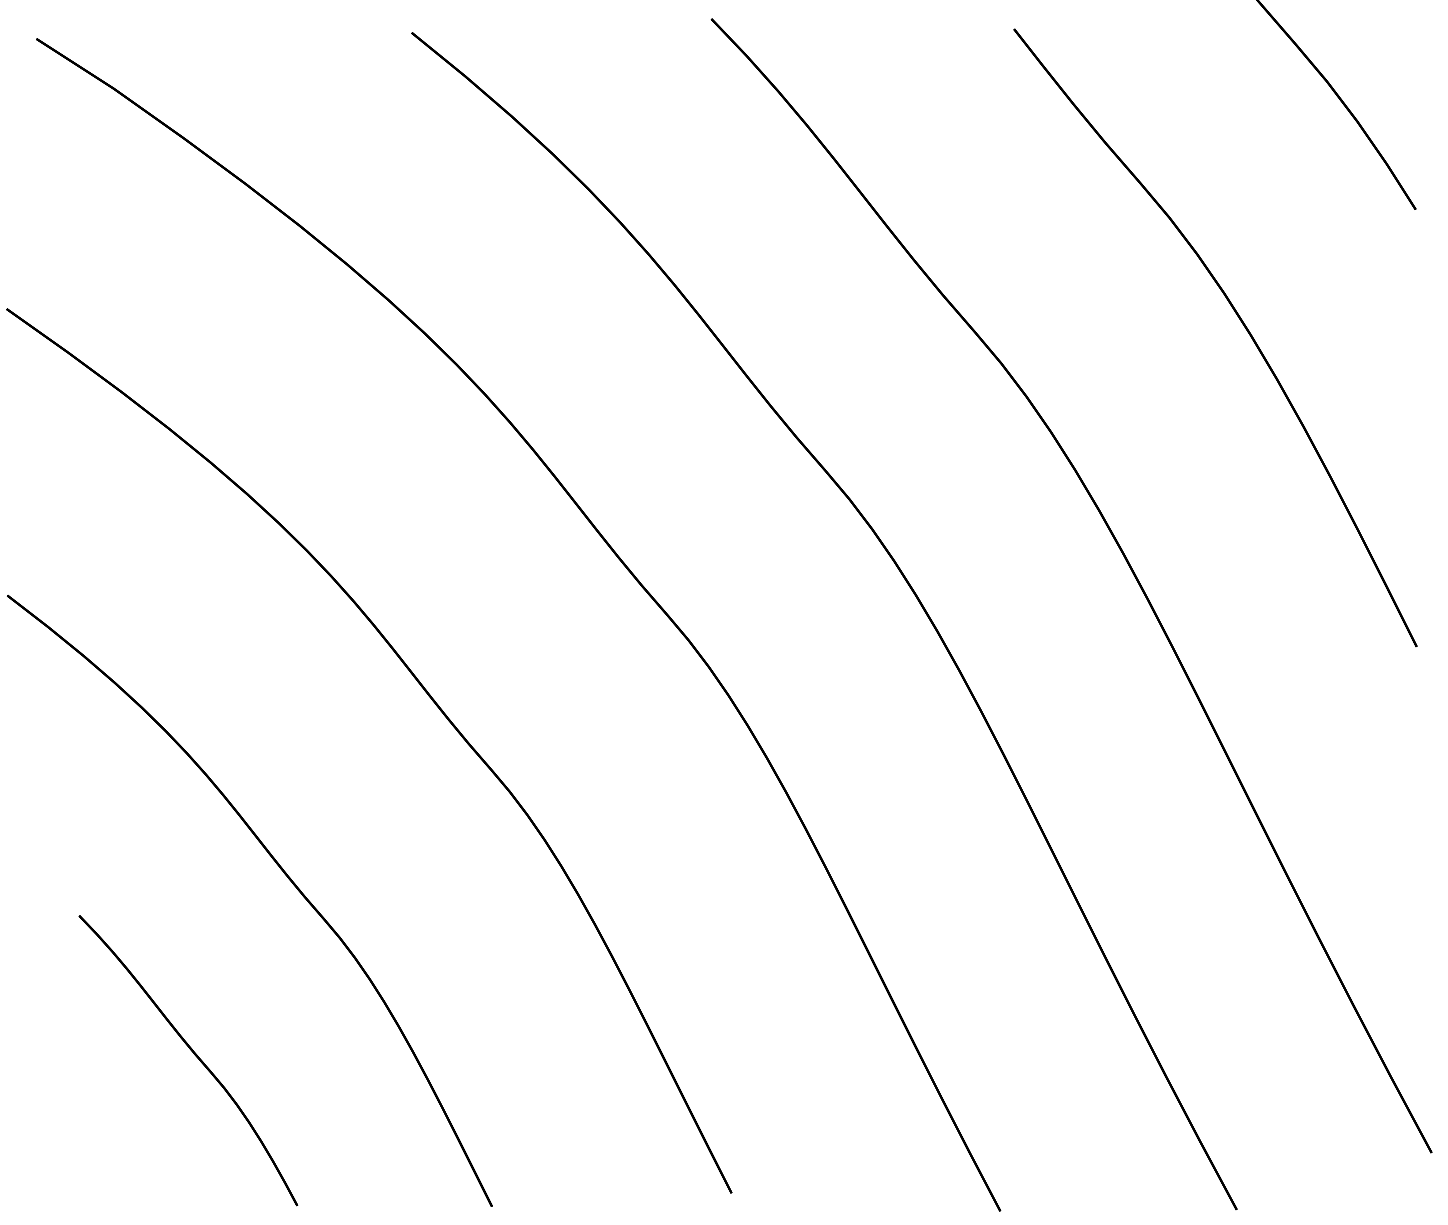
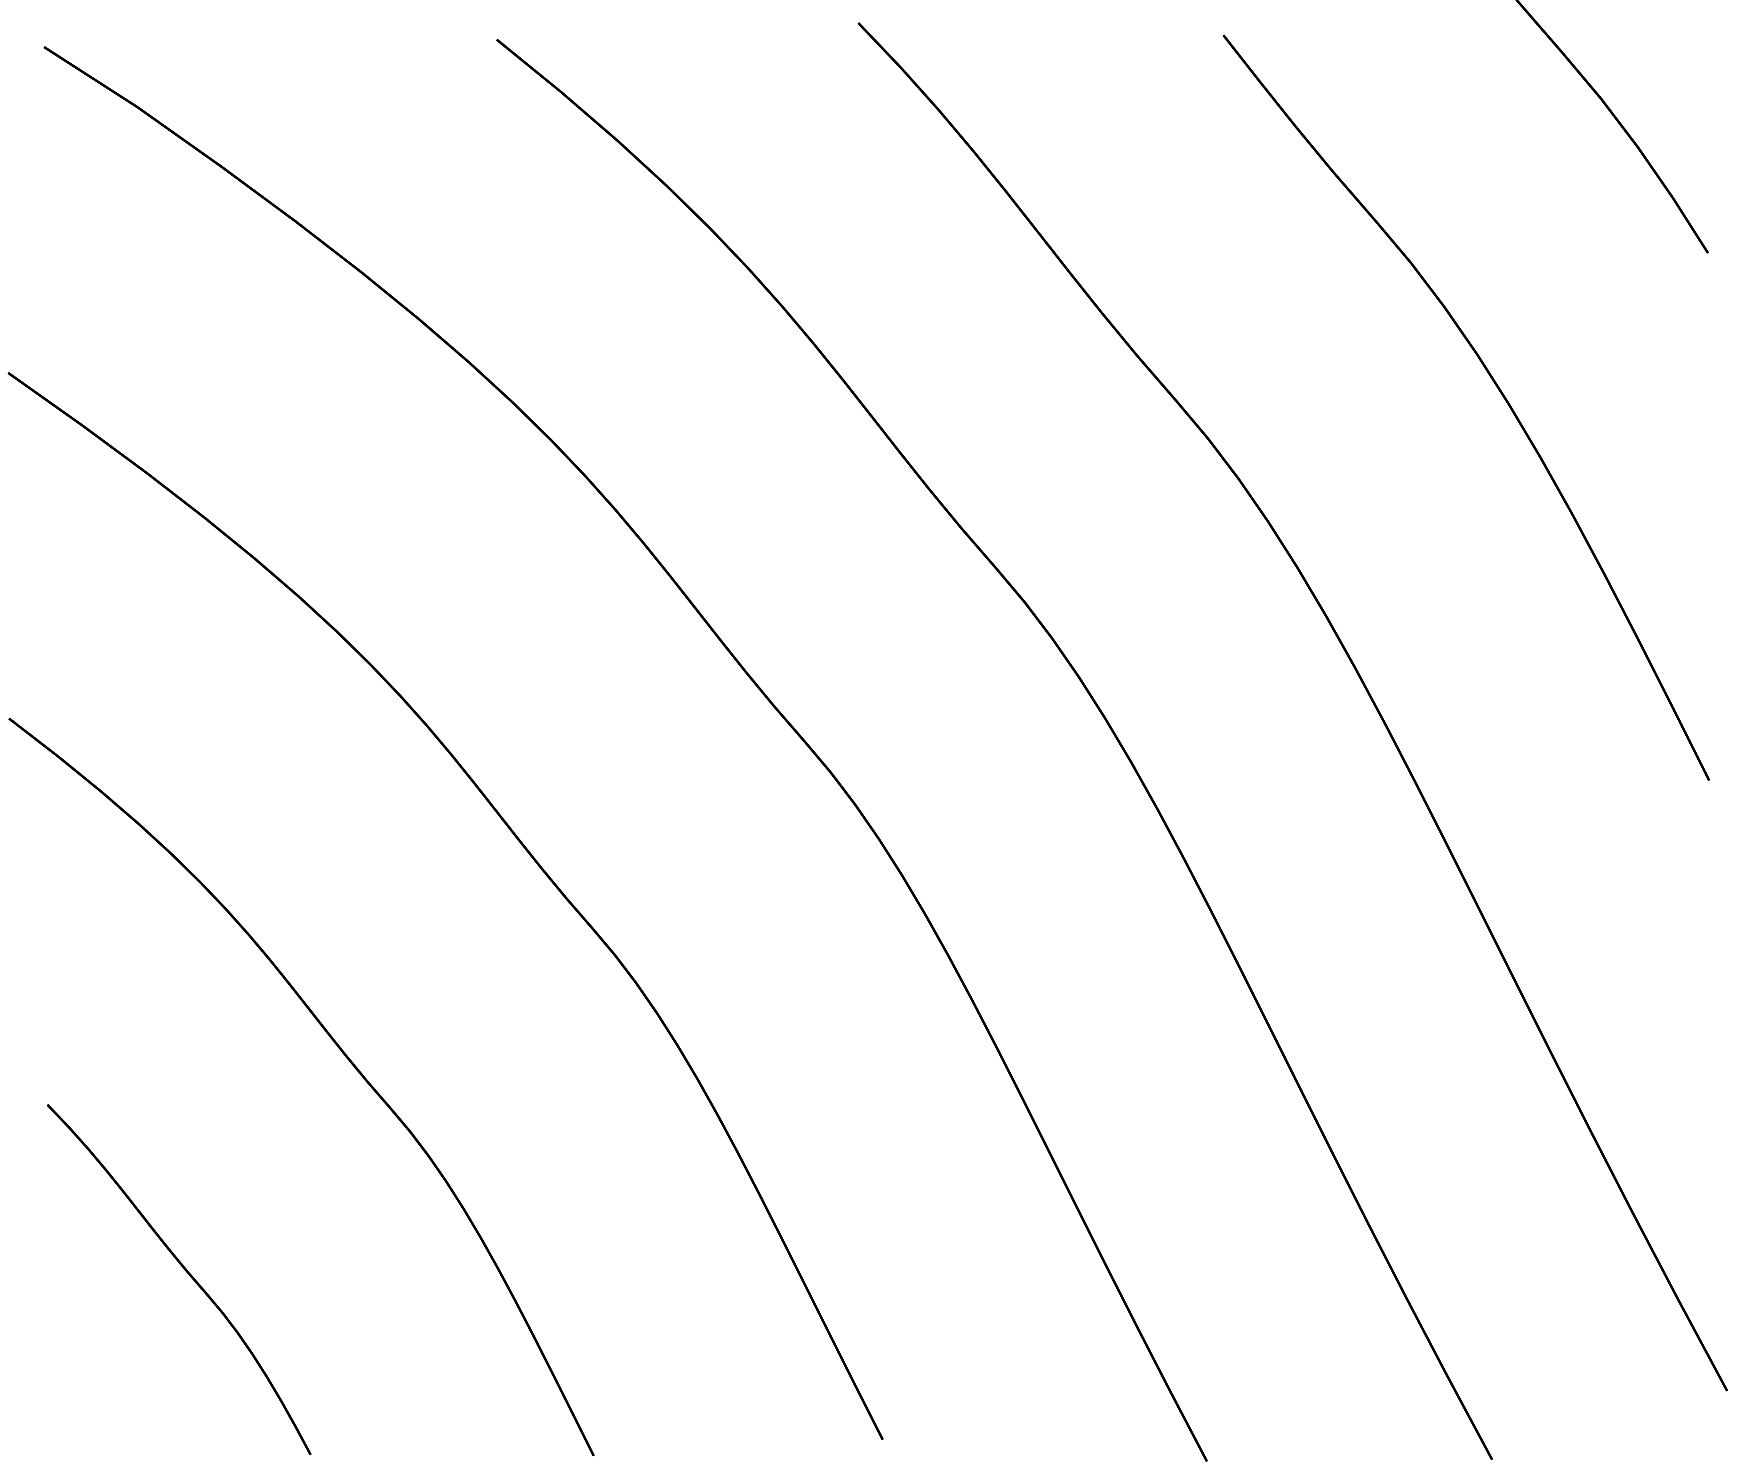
part: (194, 1055) -> (186, 1273), moved

